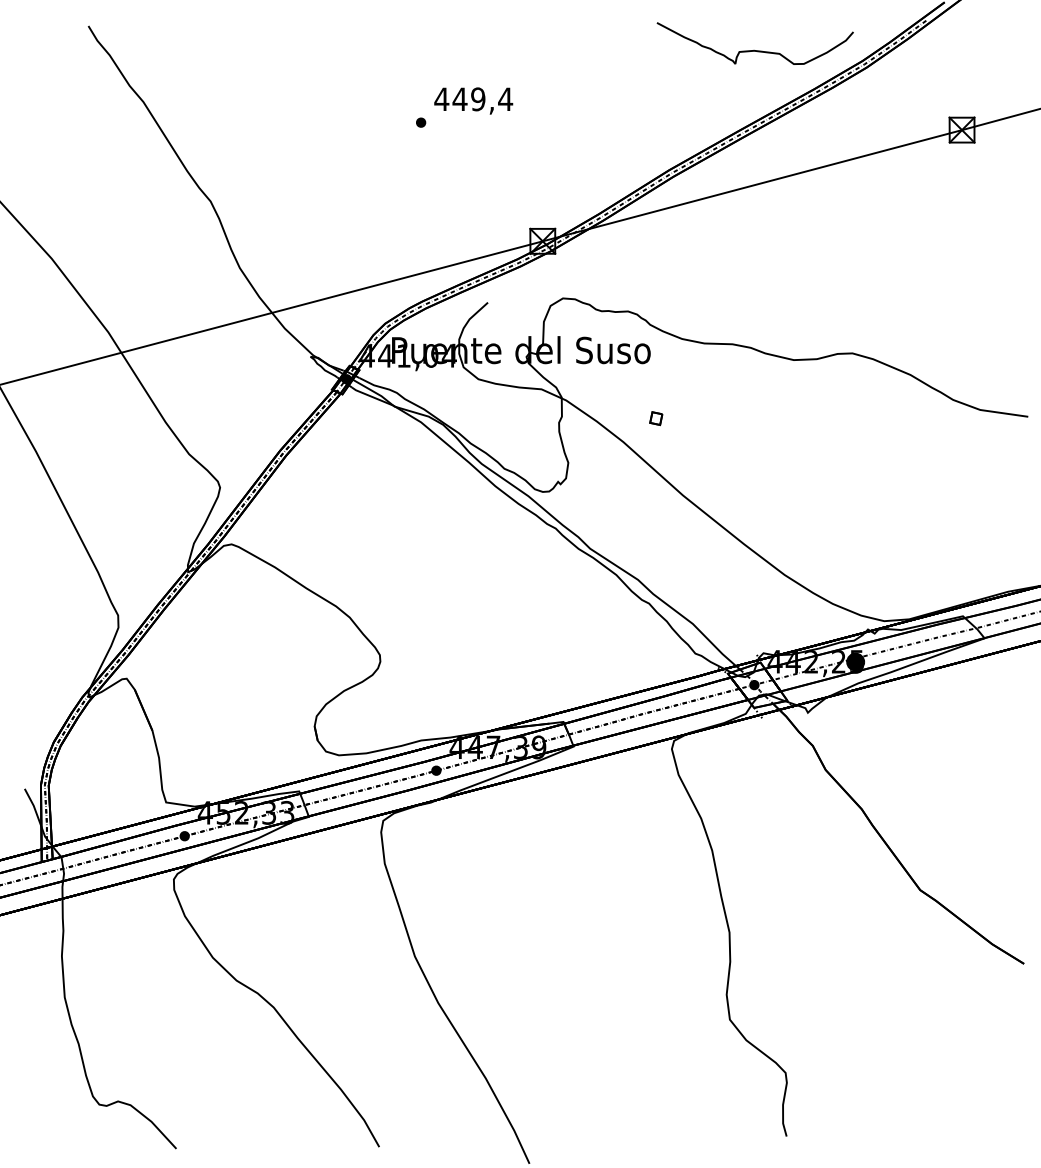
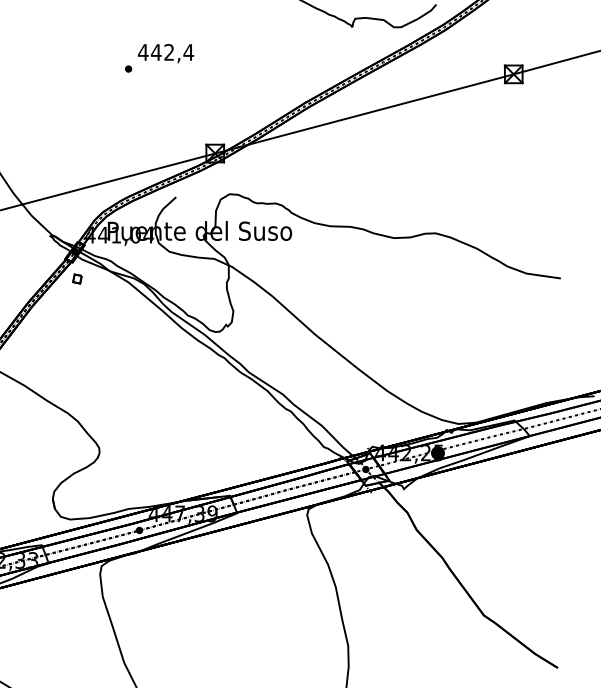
text: (478, 99) -> (169, 52), 449,4 -> 442,4
part: (656, 418) -> (77, 278), moved

